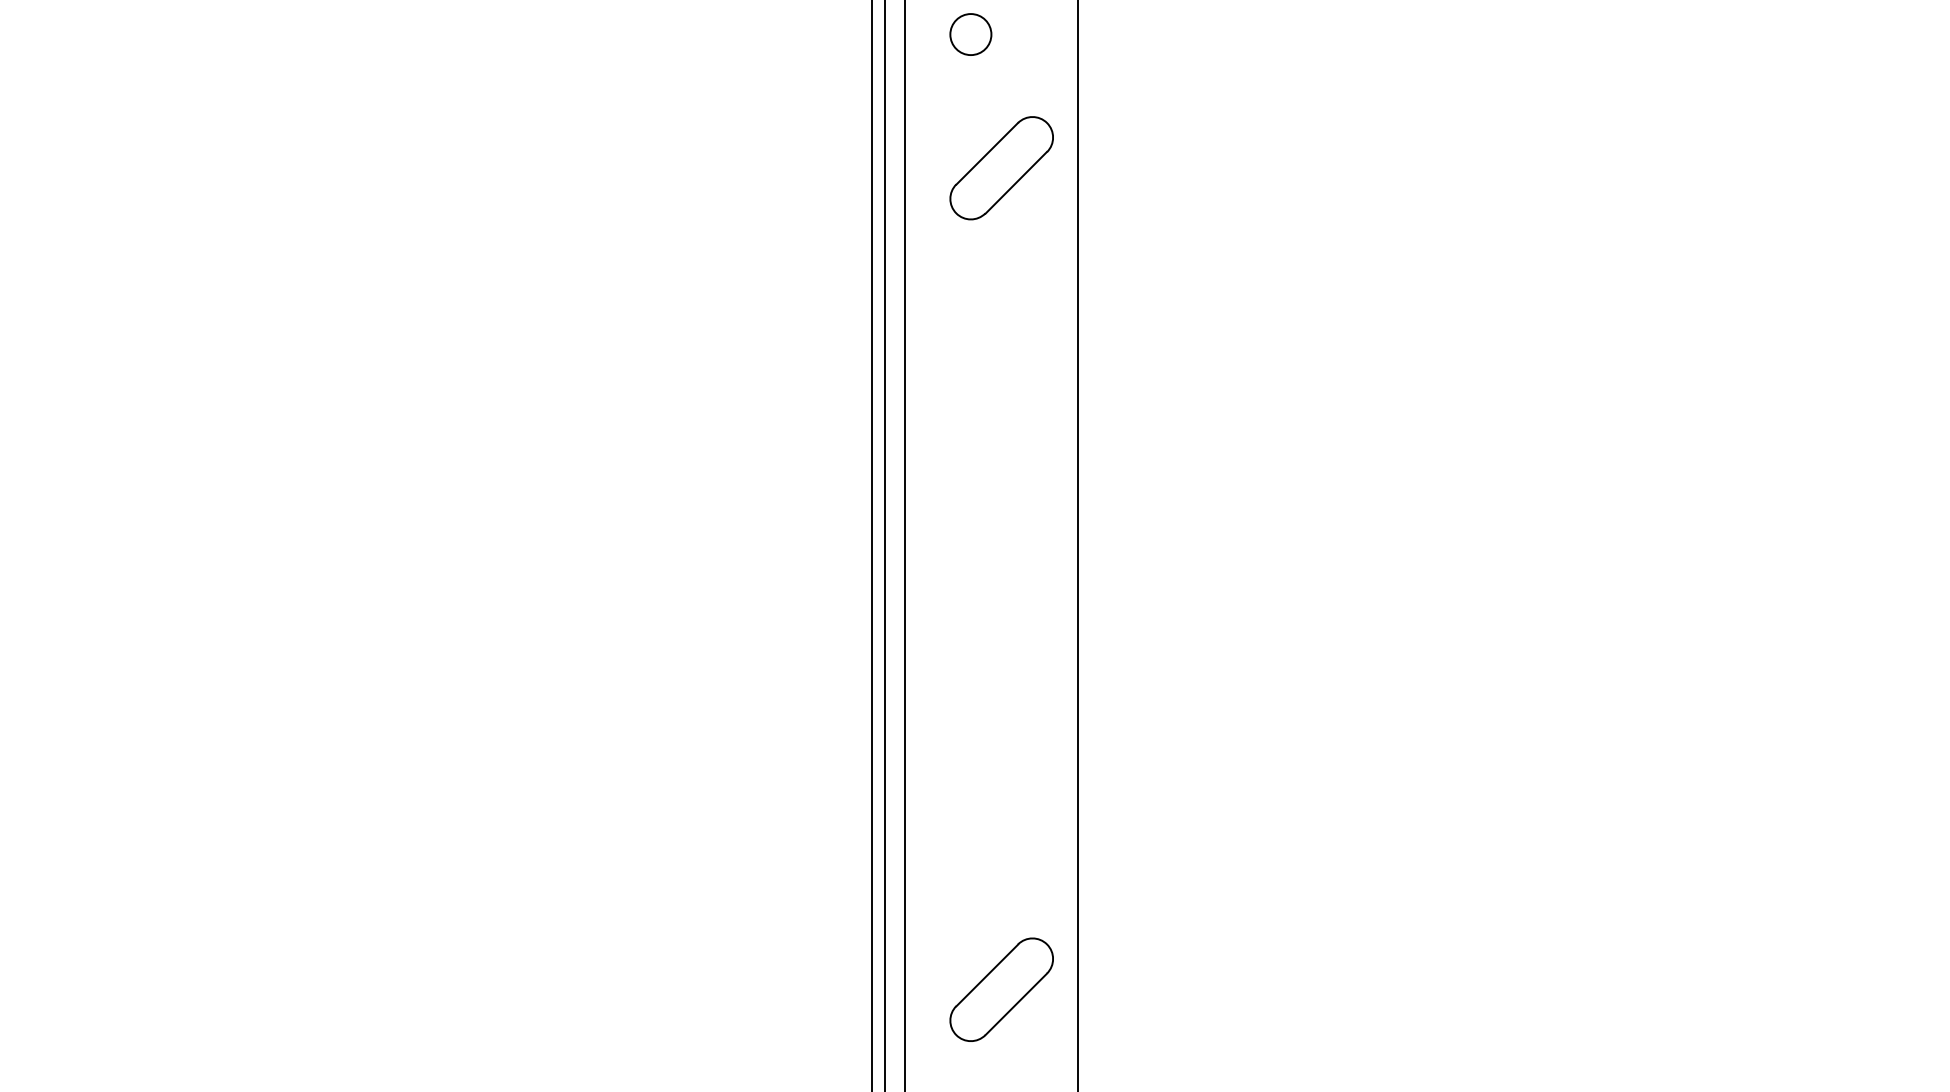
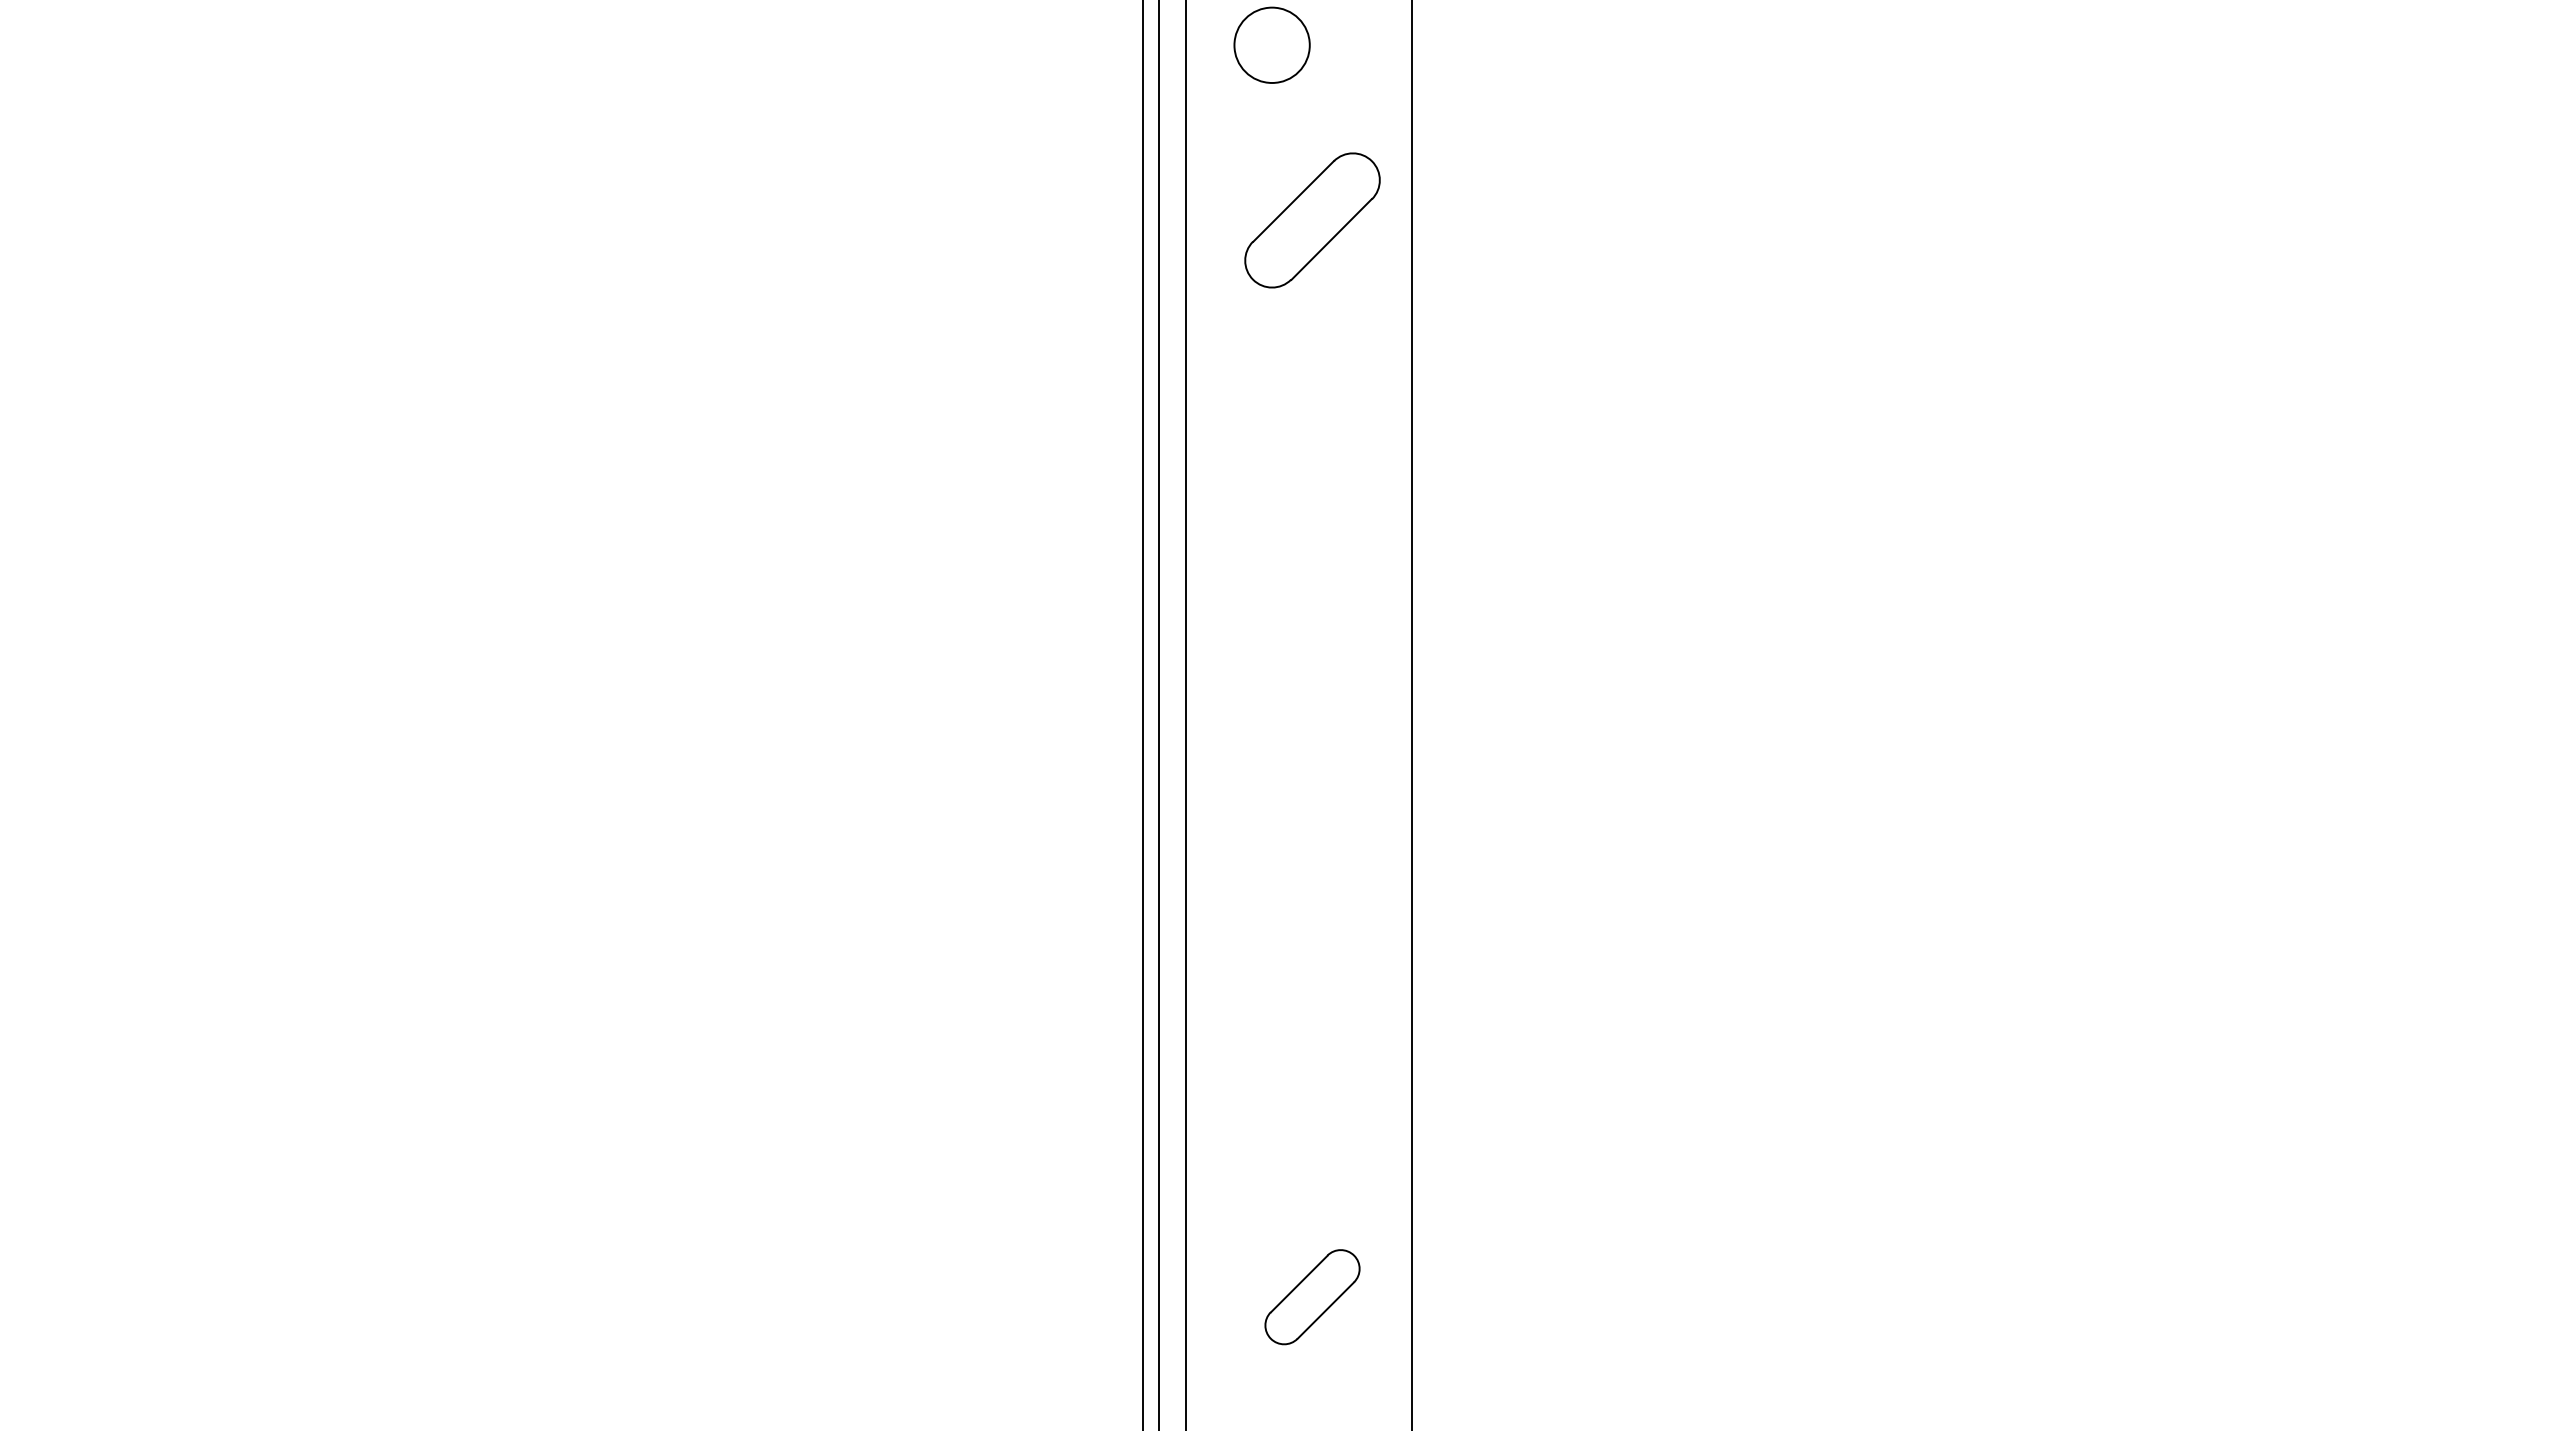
circle: (971, 34) -> (1272, 45), size x1.4
part: (1001, 990) -> (1312, 1297), size x0.7

